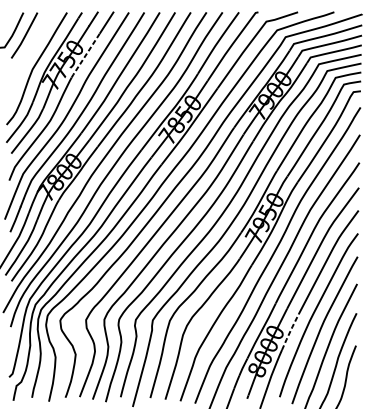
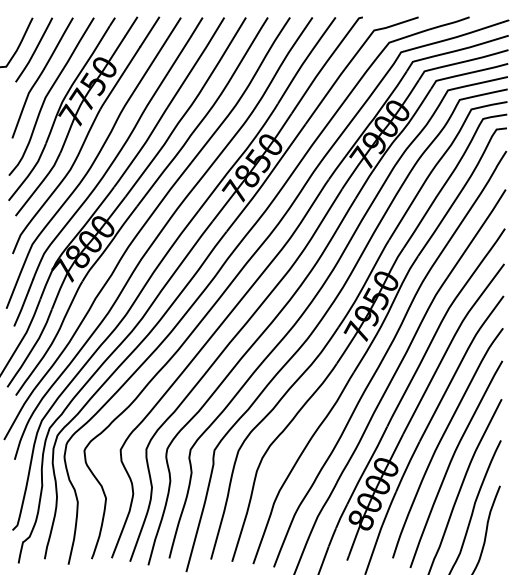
curve: (29, 53) -> (41, 75), added
line: (85, 55) -> (119, 78), dashed -> solid
line: (290, 331) -> (407, 466), dashed -> solid

